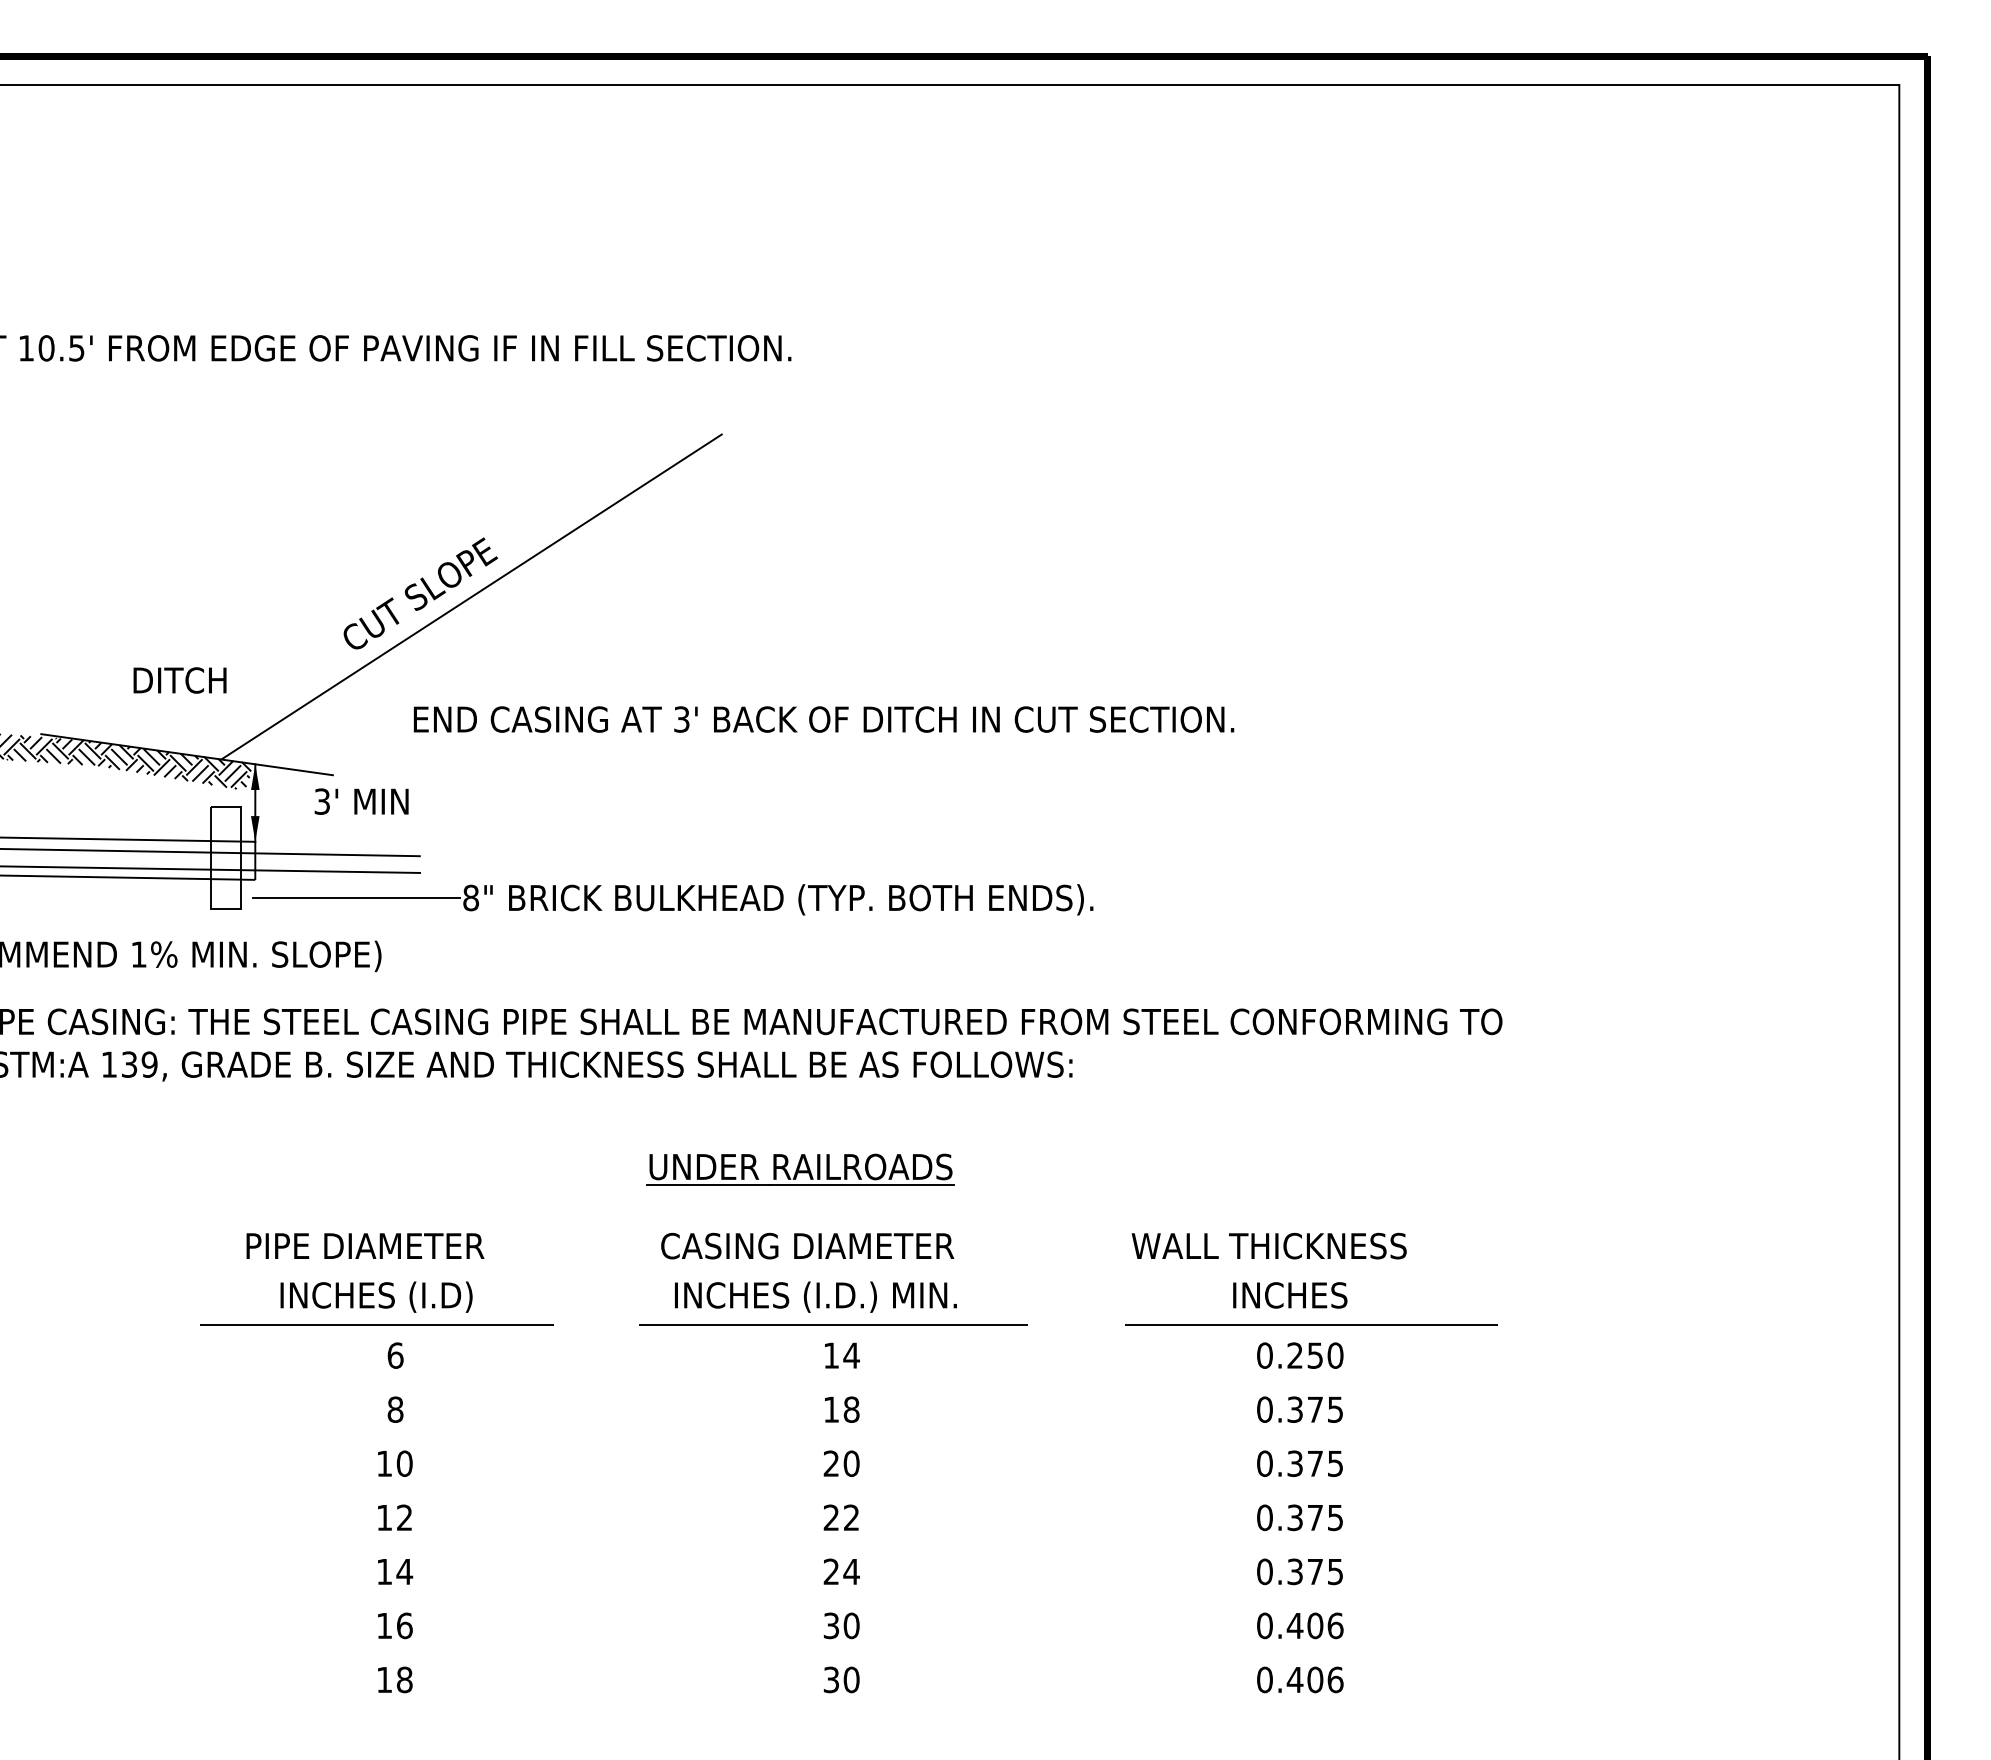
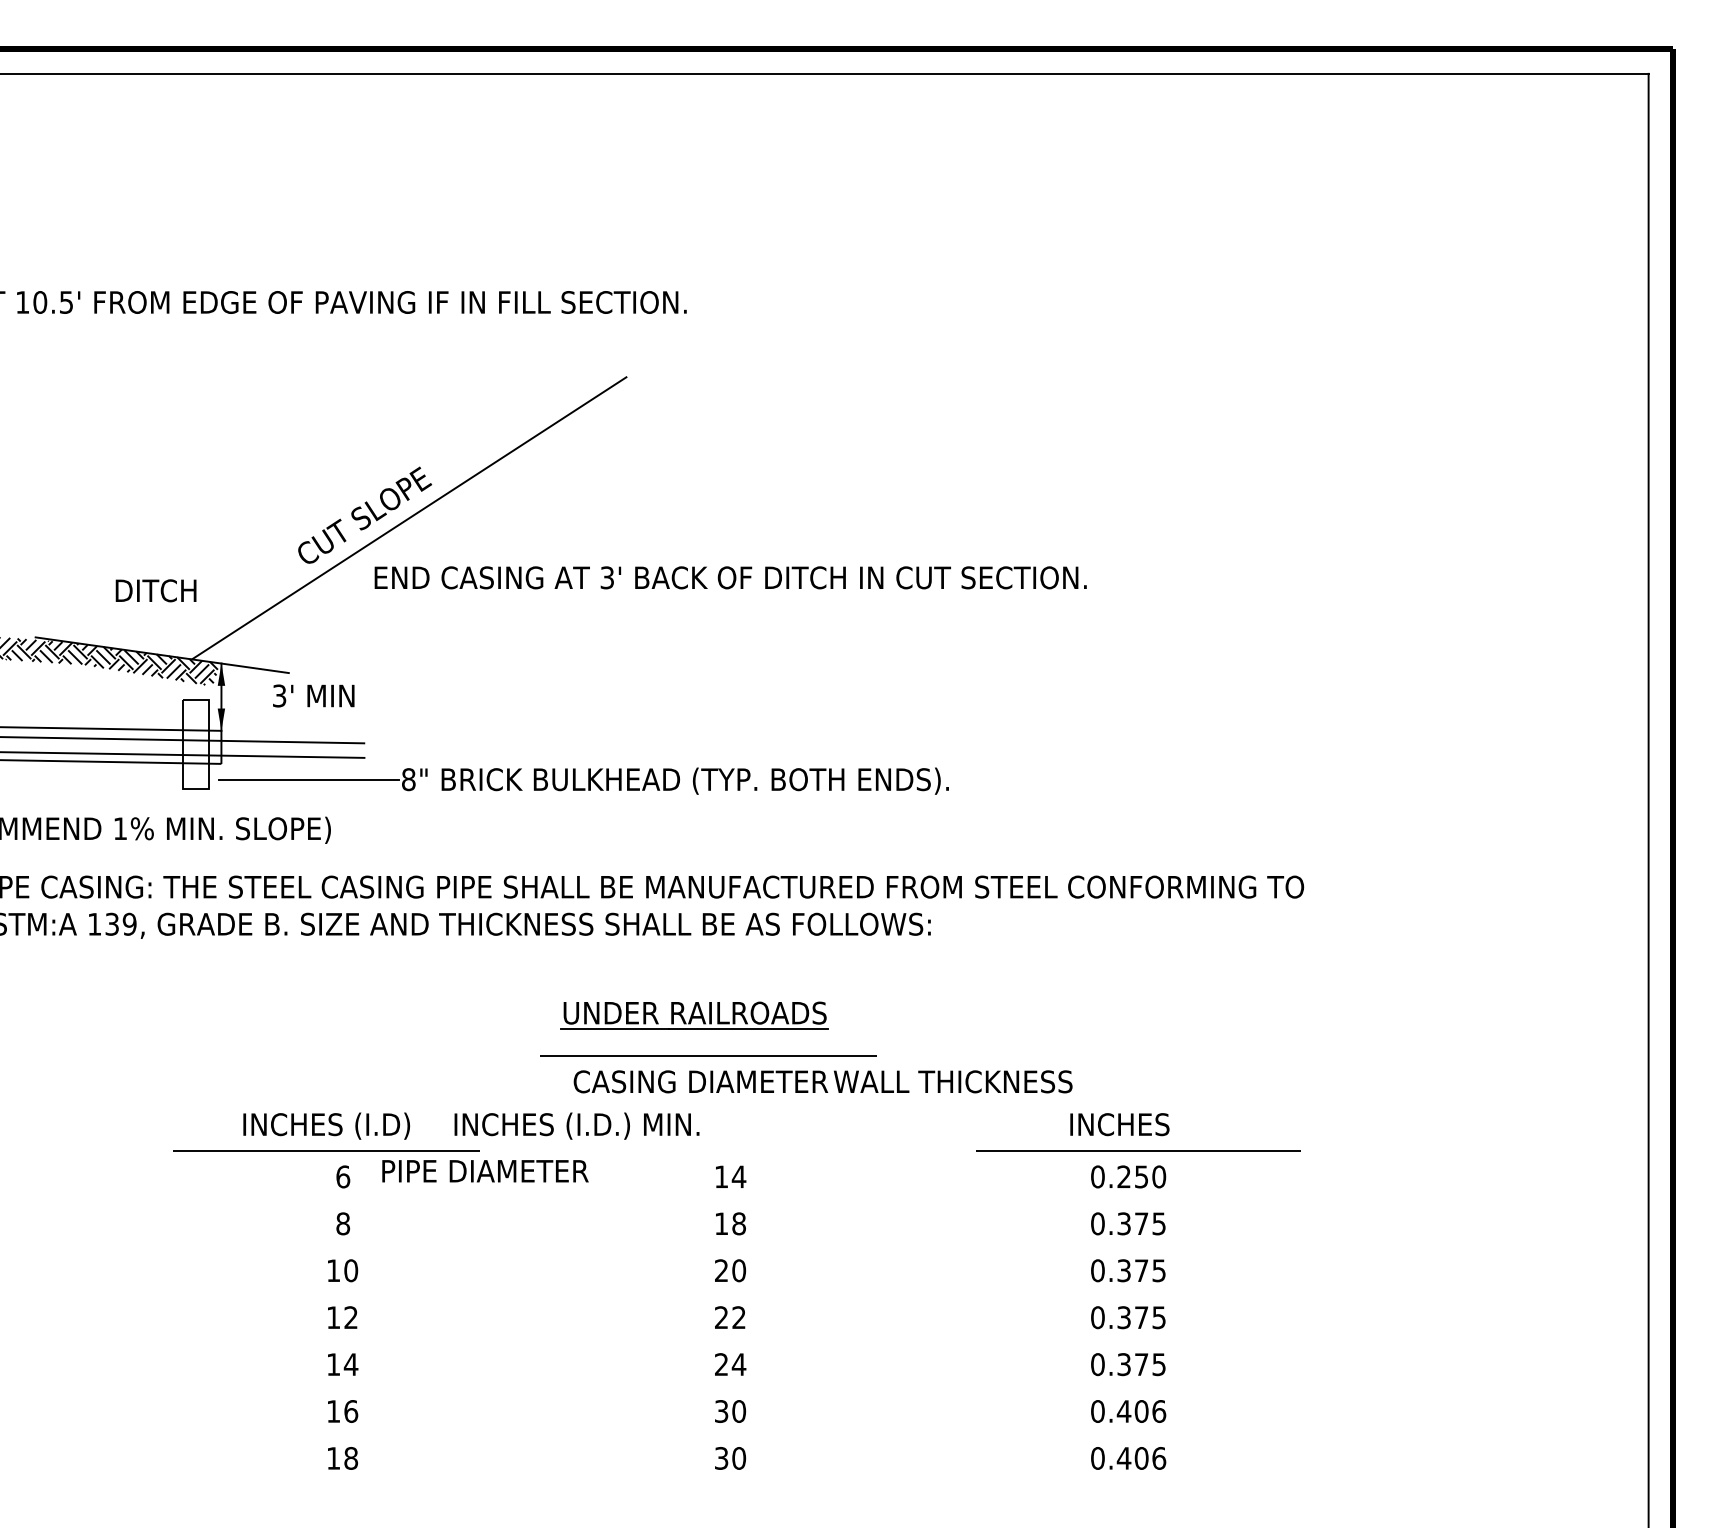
text: (823, 719) -> (730, 577), moved
text: (365, 1245) -> (485, 1170), moved
text: (1268, 1245) -> (952, 1081), moved
text: (815, 1296) -> (576, 1125), moved
line: (833, 1324) -> (708, 1055), moved

